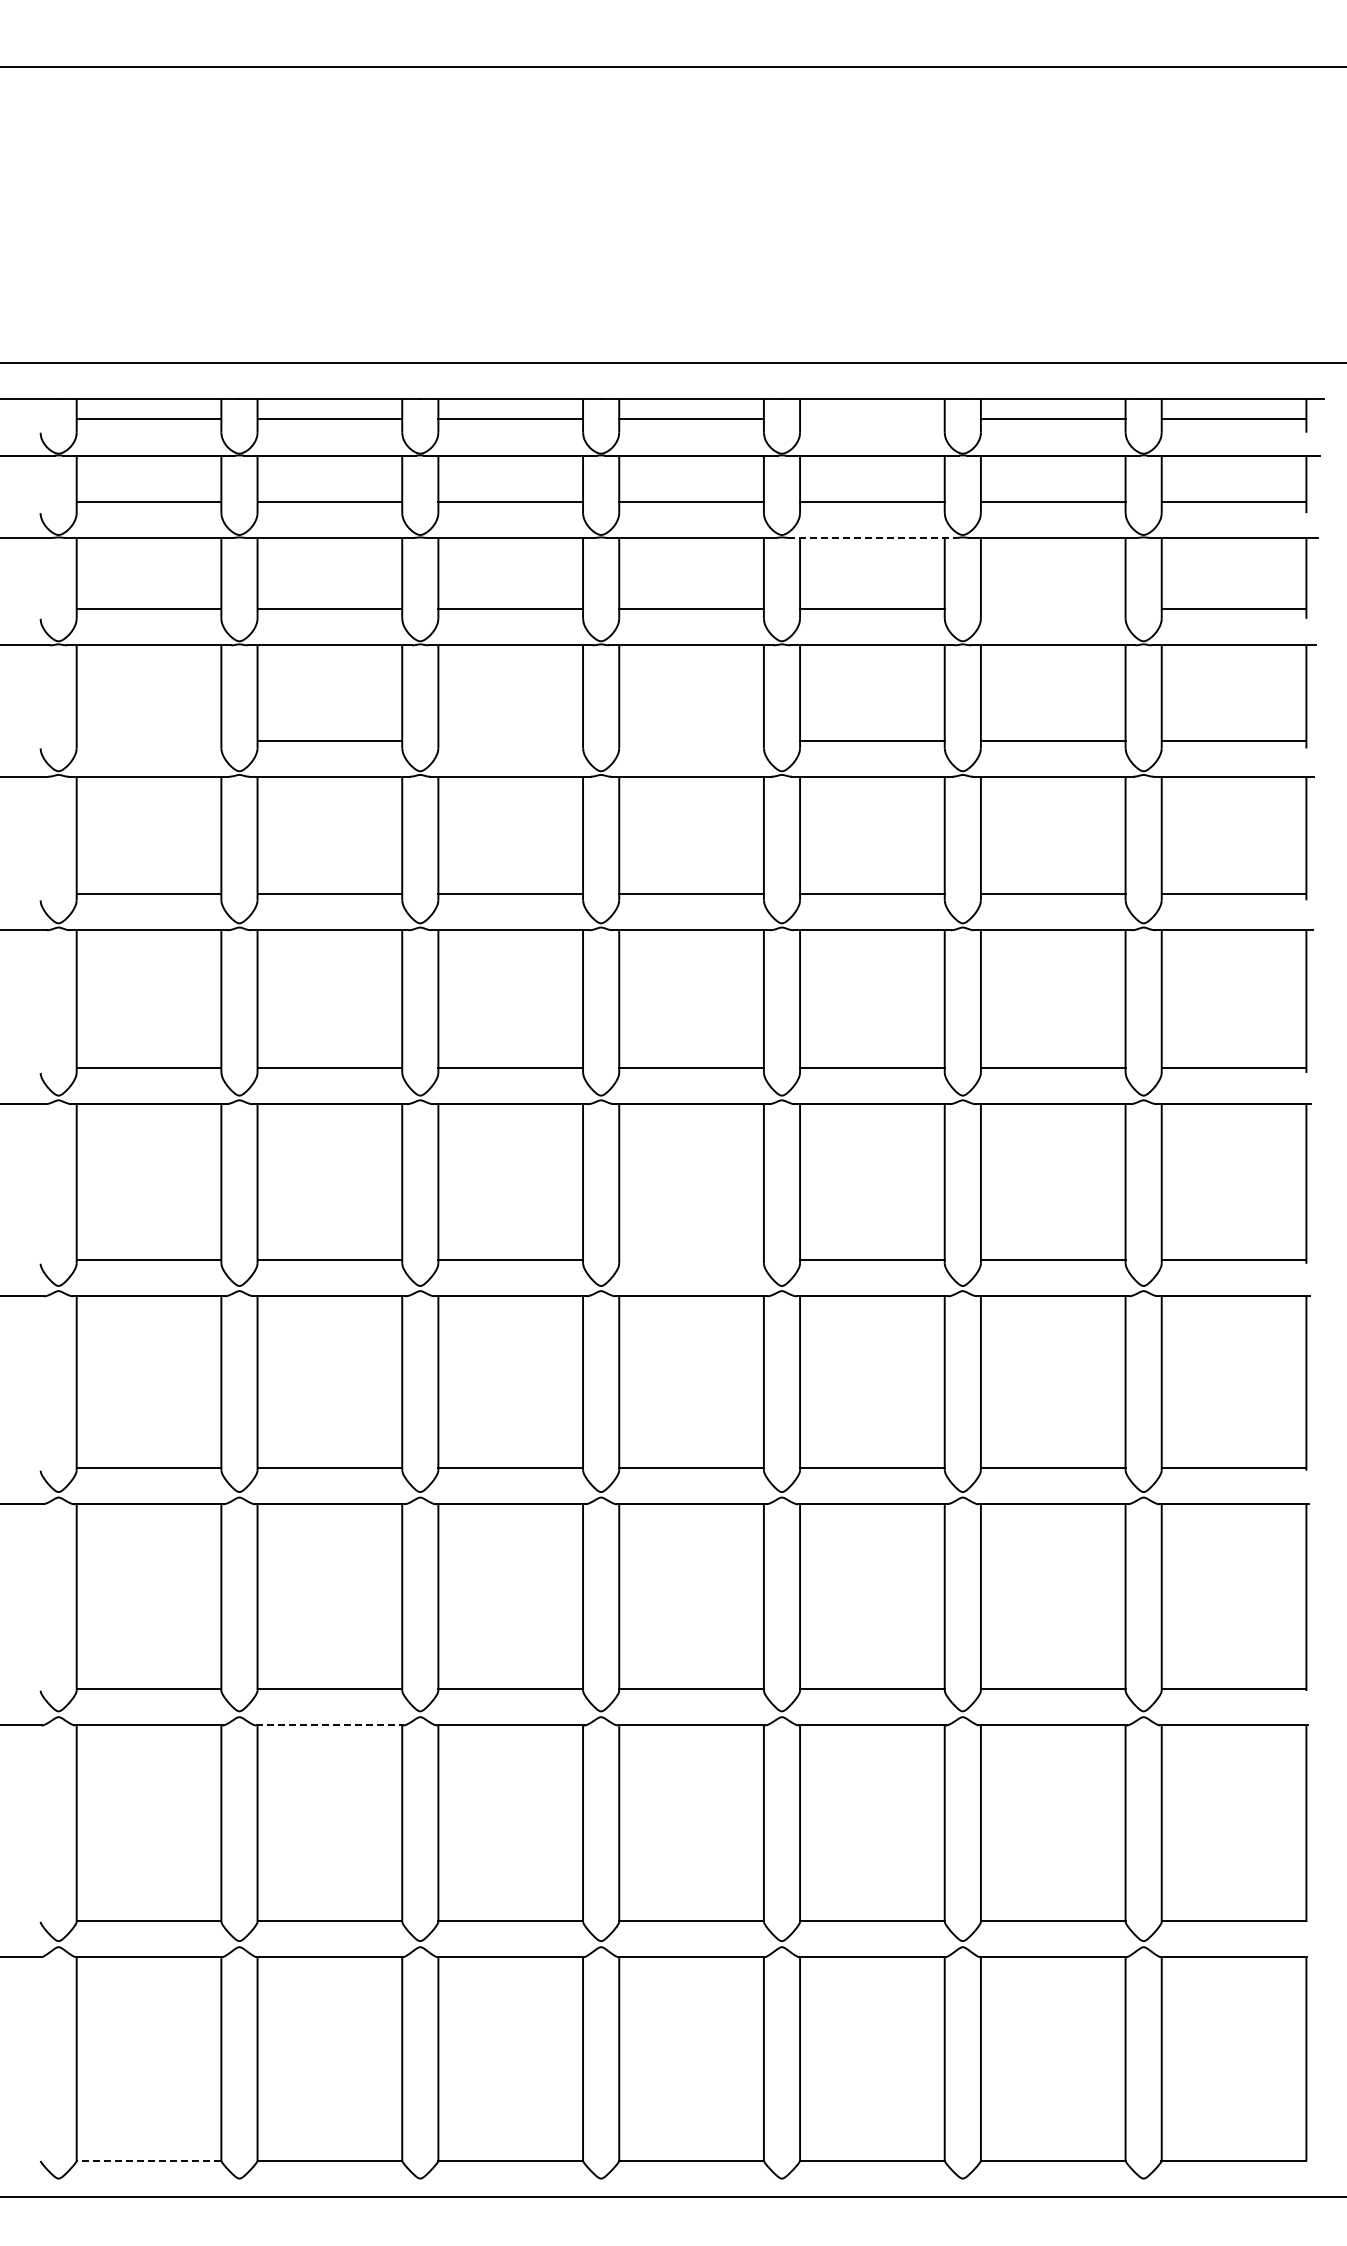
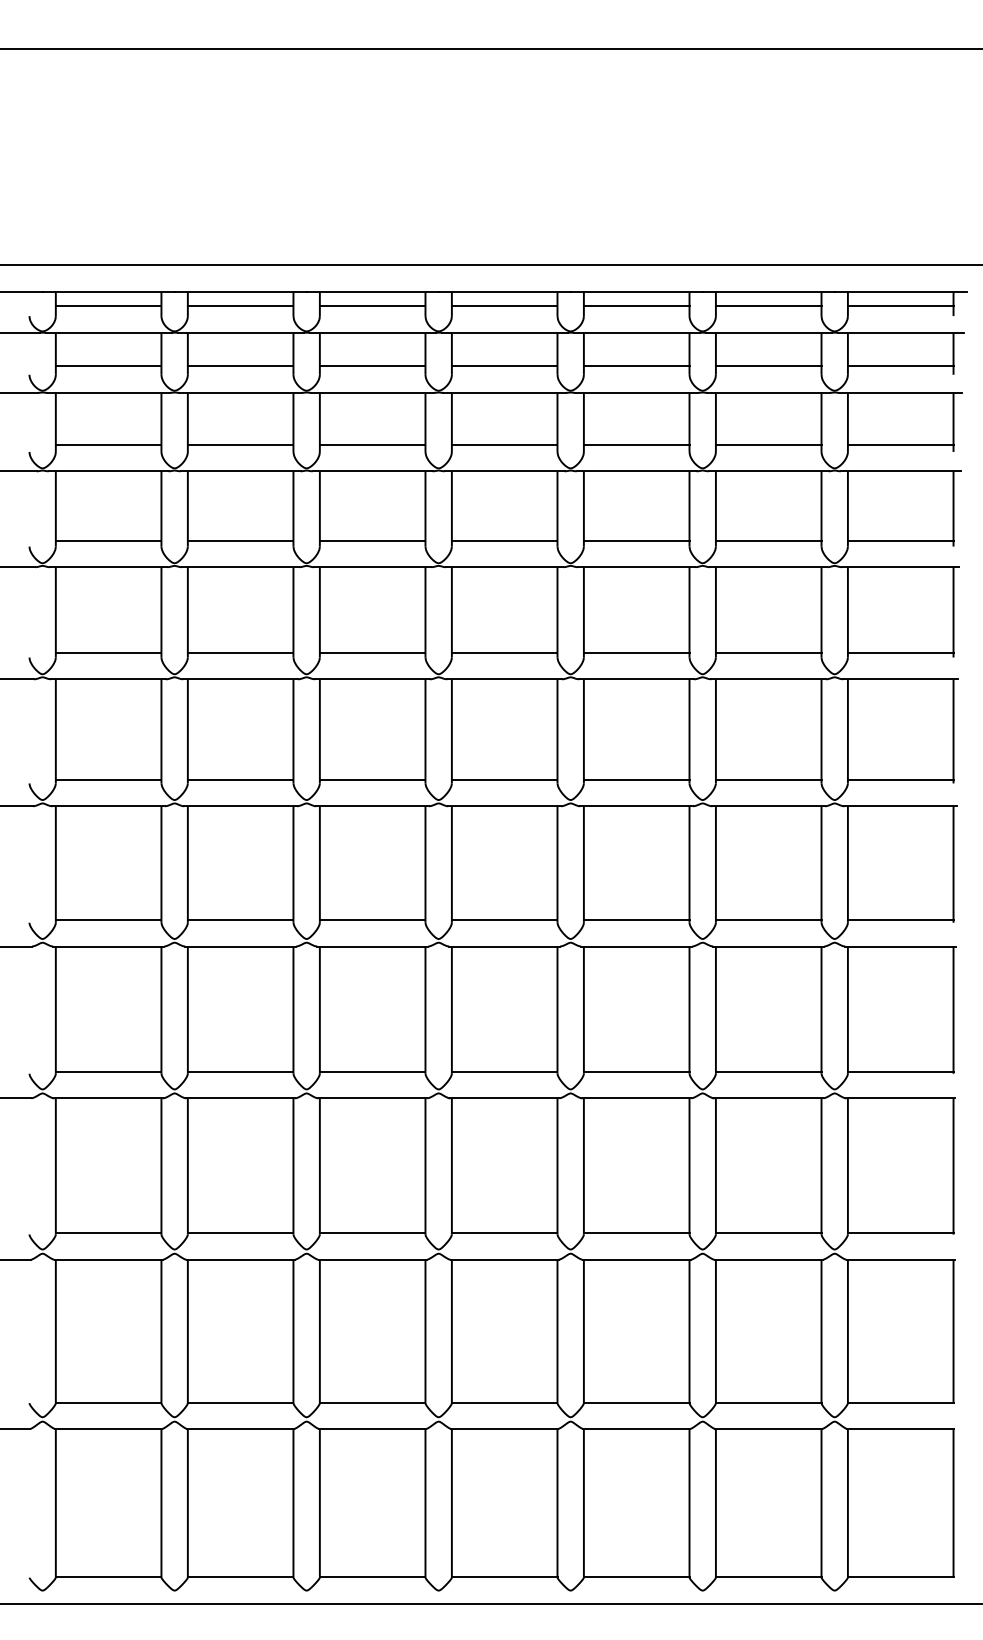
line: (872, 419) -> (636, 306), added
line: (872, 537) -> (636, 392), dashed -> solid
line: (1052, 609) -> (768, 445), added
line: (148, 740) -> (108, 540), added
line: (510, 740) -> (372, 540), added
line: (691, 740) -> (504, 540), added
line: (691, 1260) -> (504, 920), added
line: (329, 1725) -> (240, 1259), dashed -> solid
line: (148, 2160) -> (108, 1577), dashed -> solid

